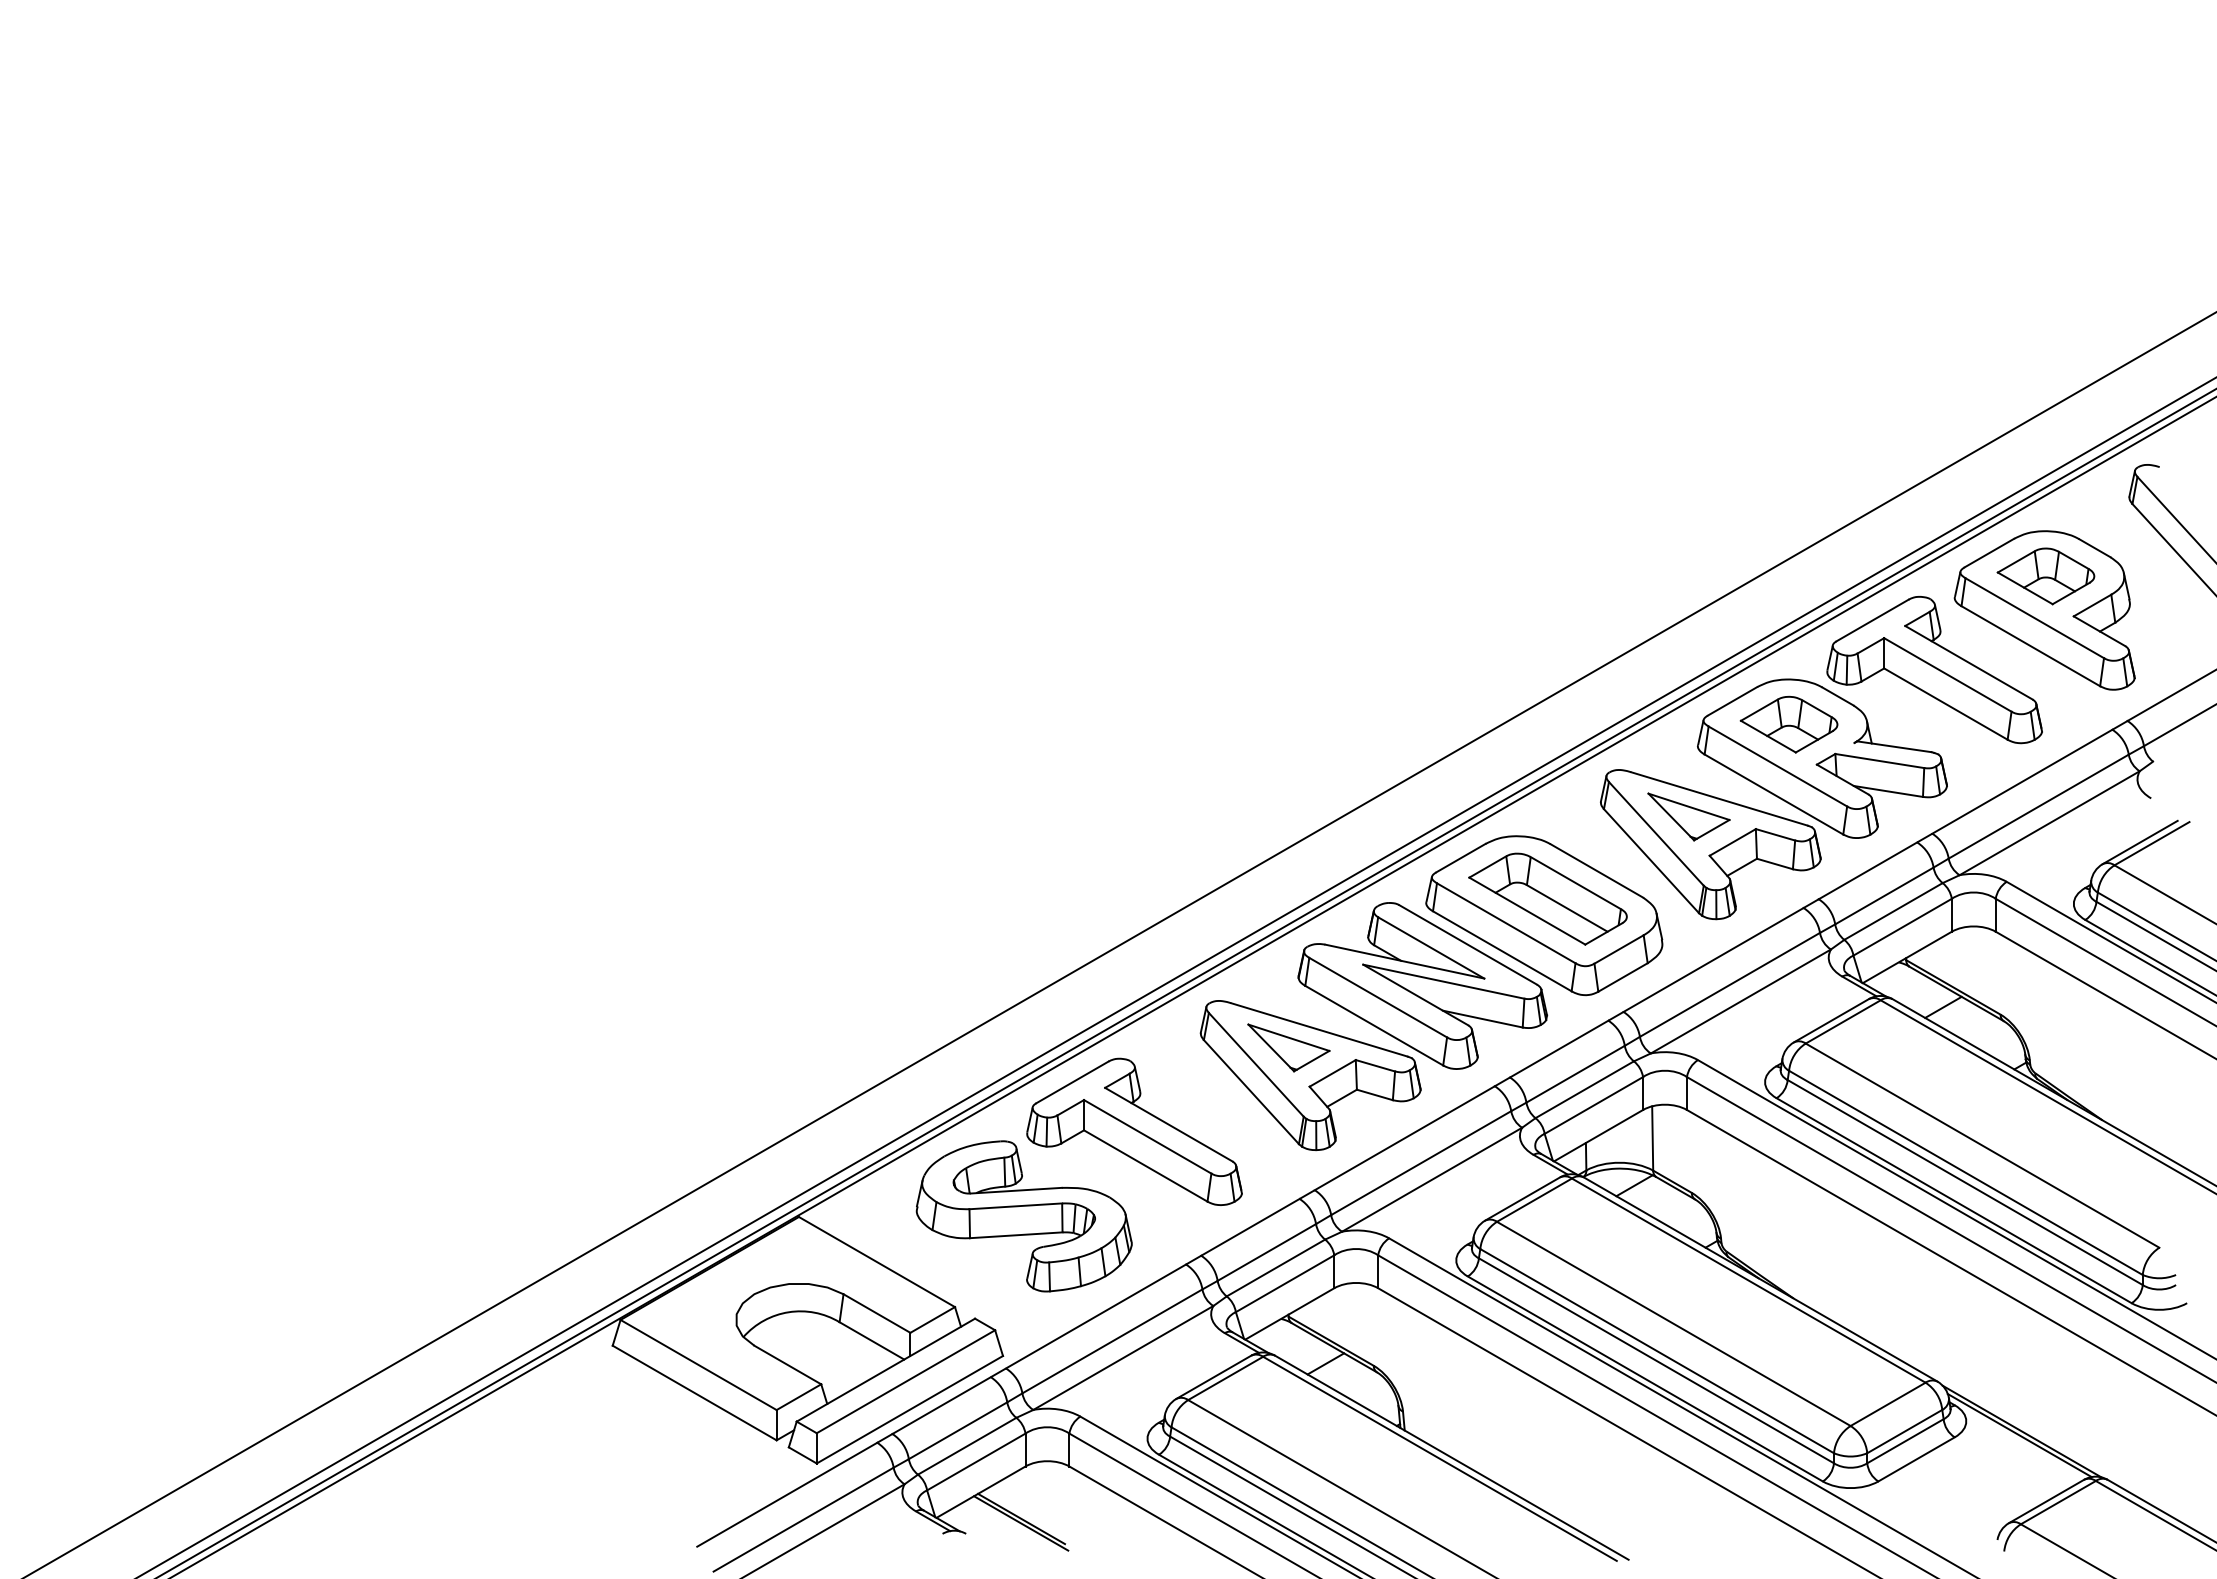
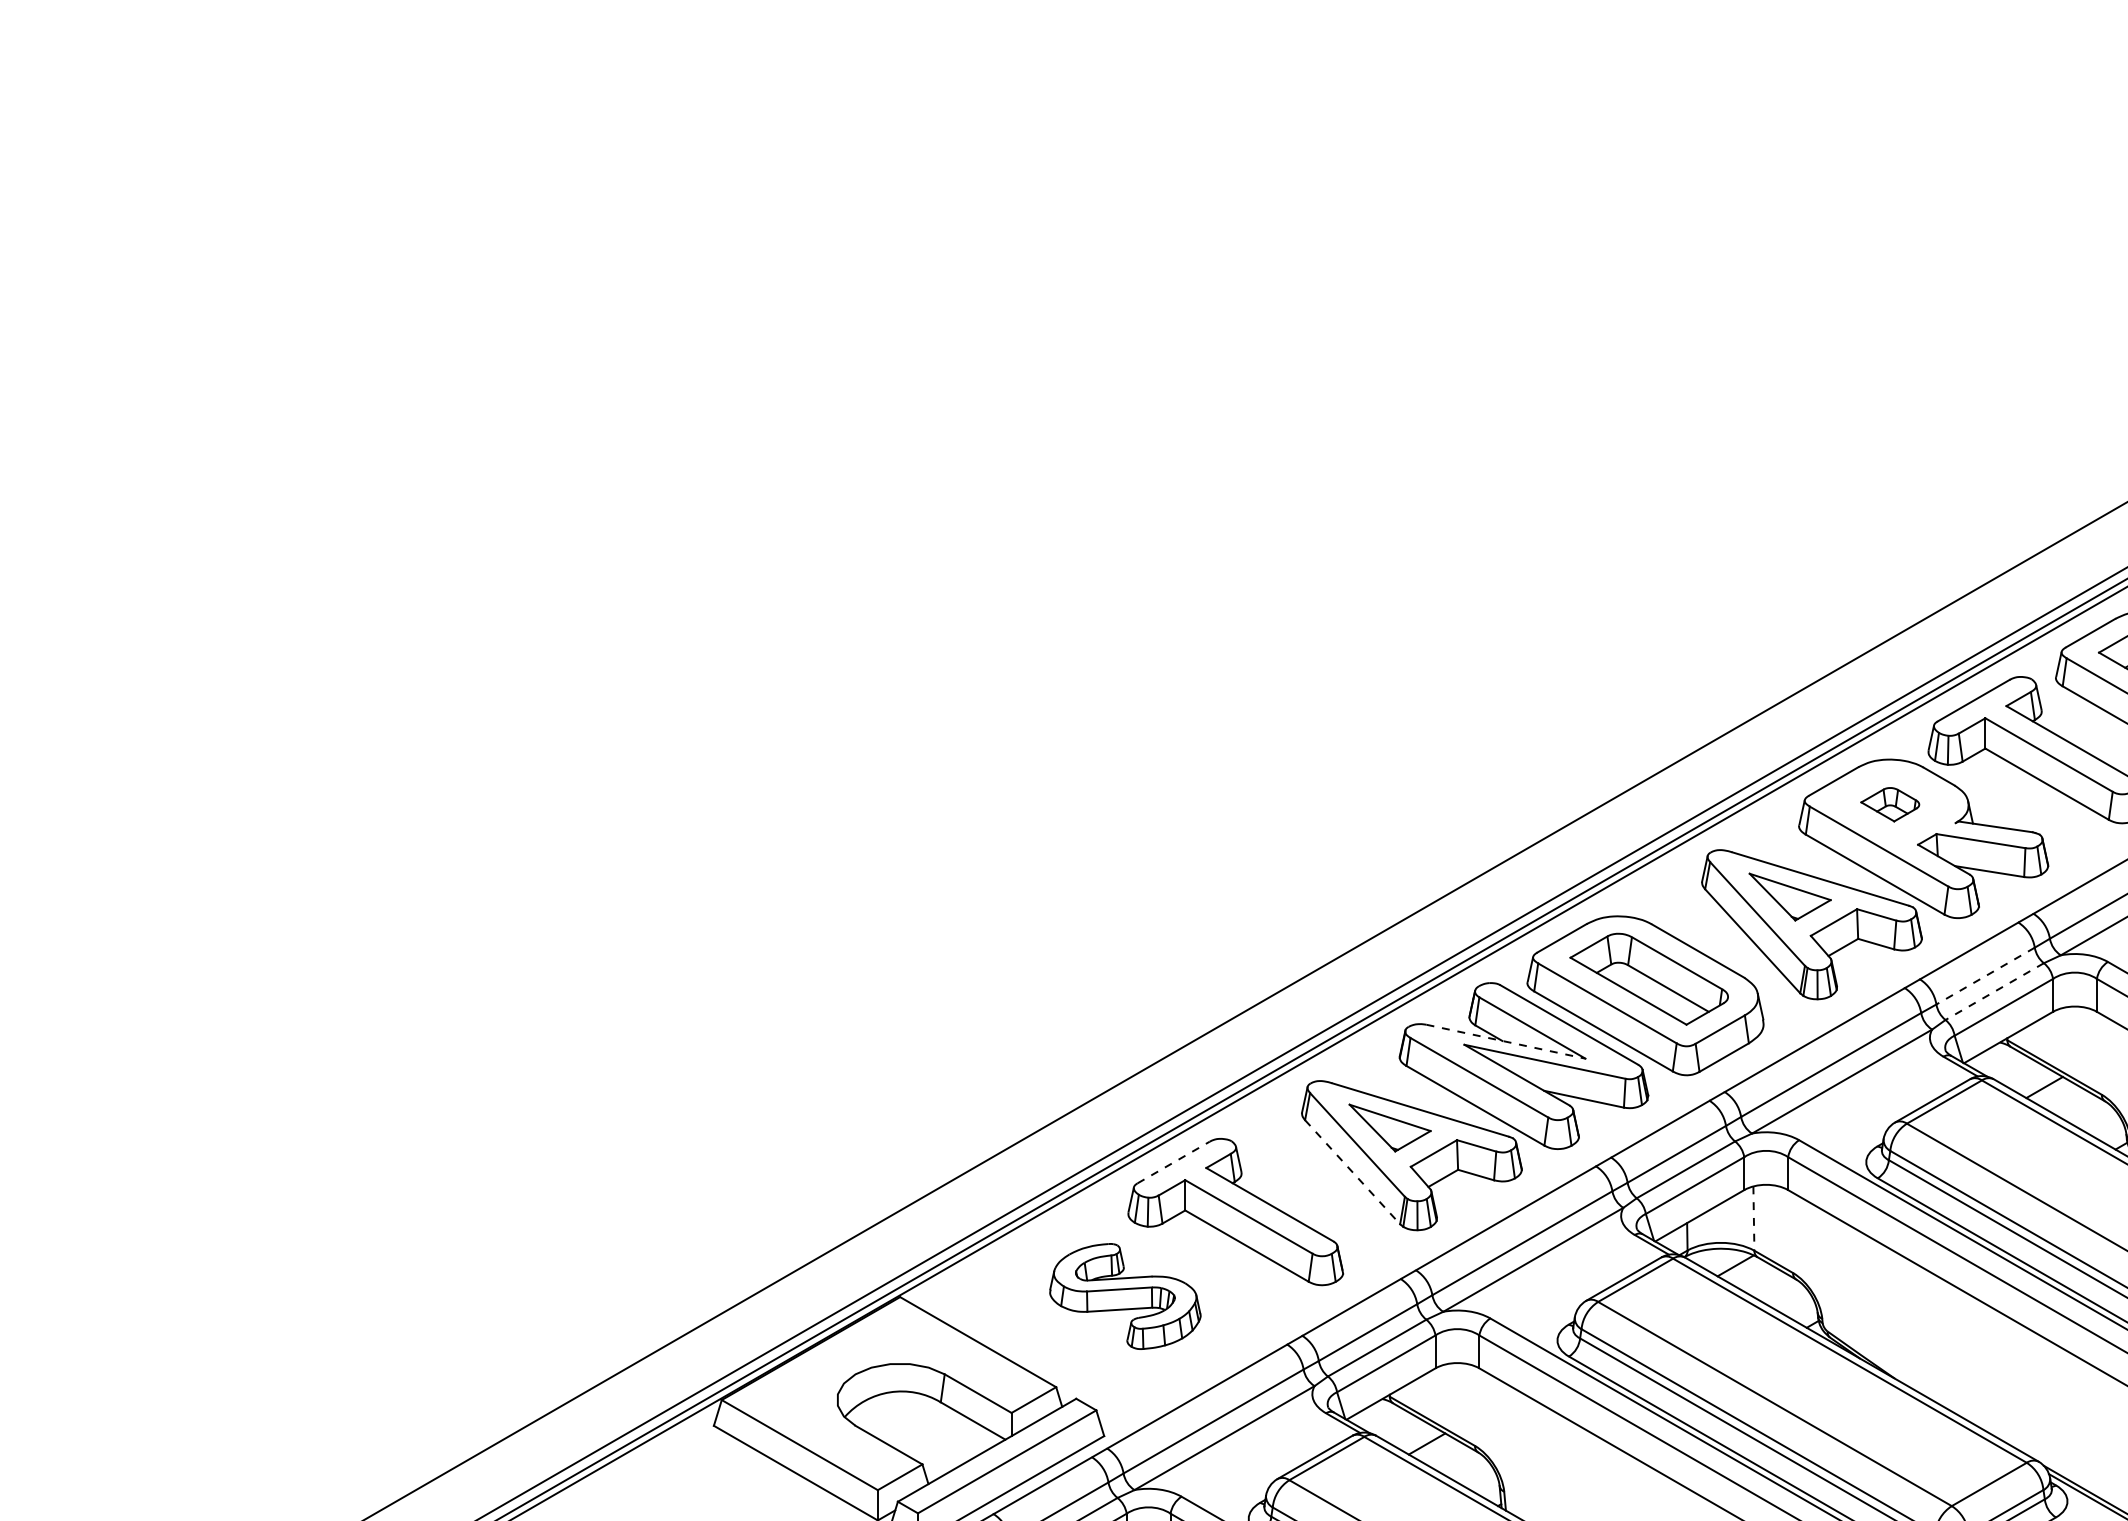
part: (1788, 724) -> (1889, 804), size x0.6
line: (1884, 895) -> (1985, 975), solid -> dashed
line: (1893, 911) -> (1994, 991), solid -> dashed
line: (1405, 961) -> (1506, 1041), solid -> dashed
line: (1072, 1082) -> (1173, 1162), solid -> dashed
line: (1251, 1092) -> (1352, 1172), solid -> dashed
line: (1652, 1138) -> (1753, 1218), solid -> dashed
part: (1023, 1216) -> (1124, 1296), size x0.7

